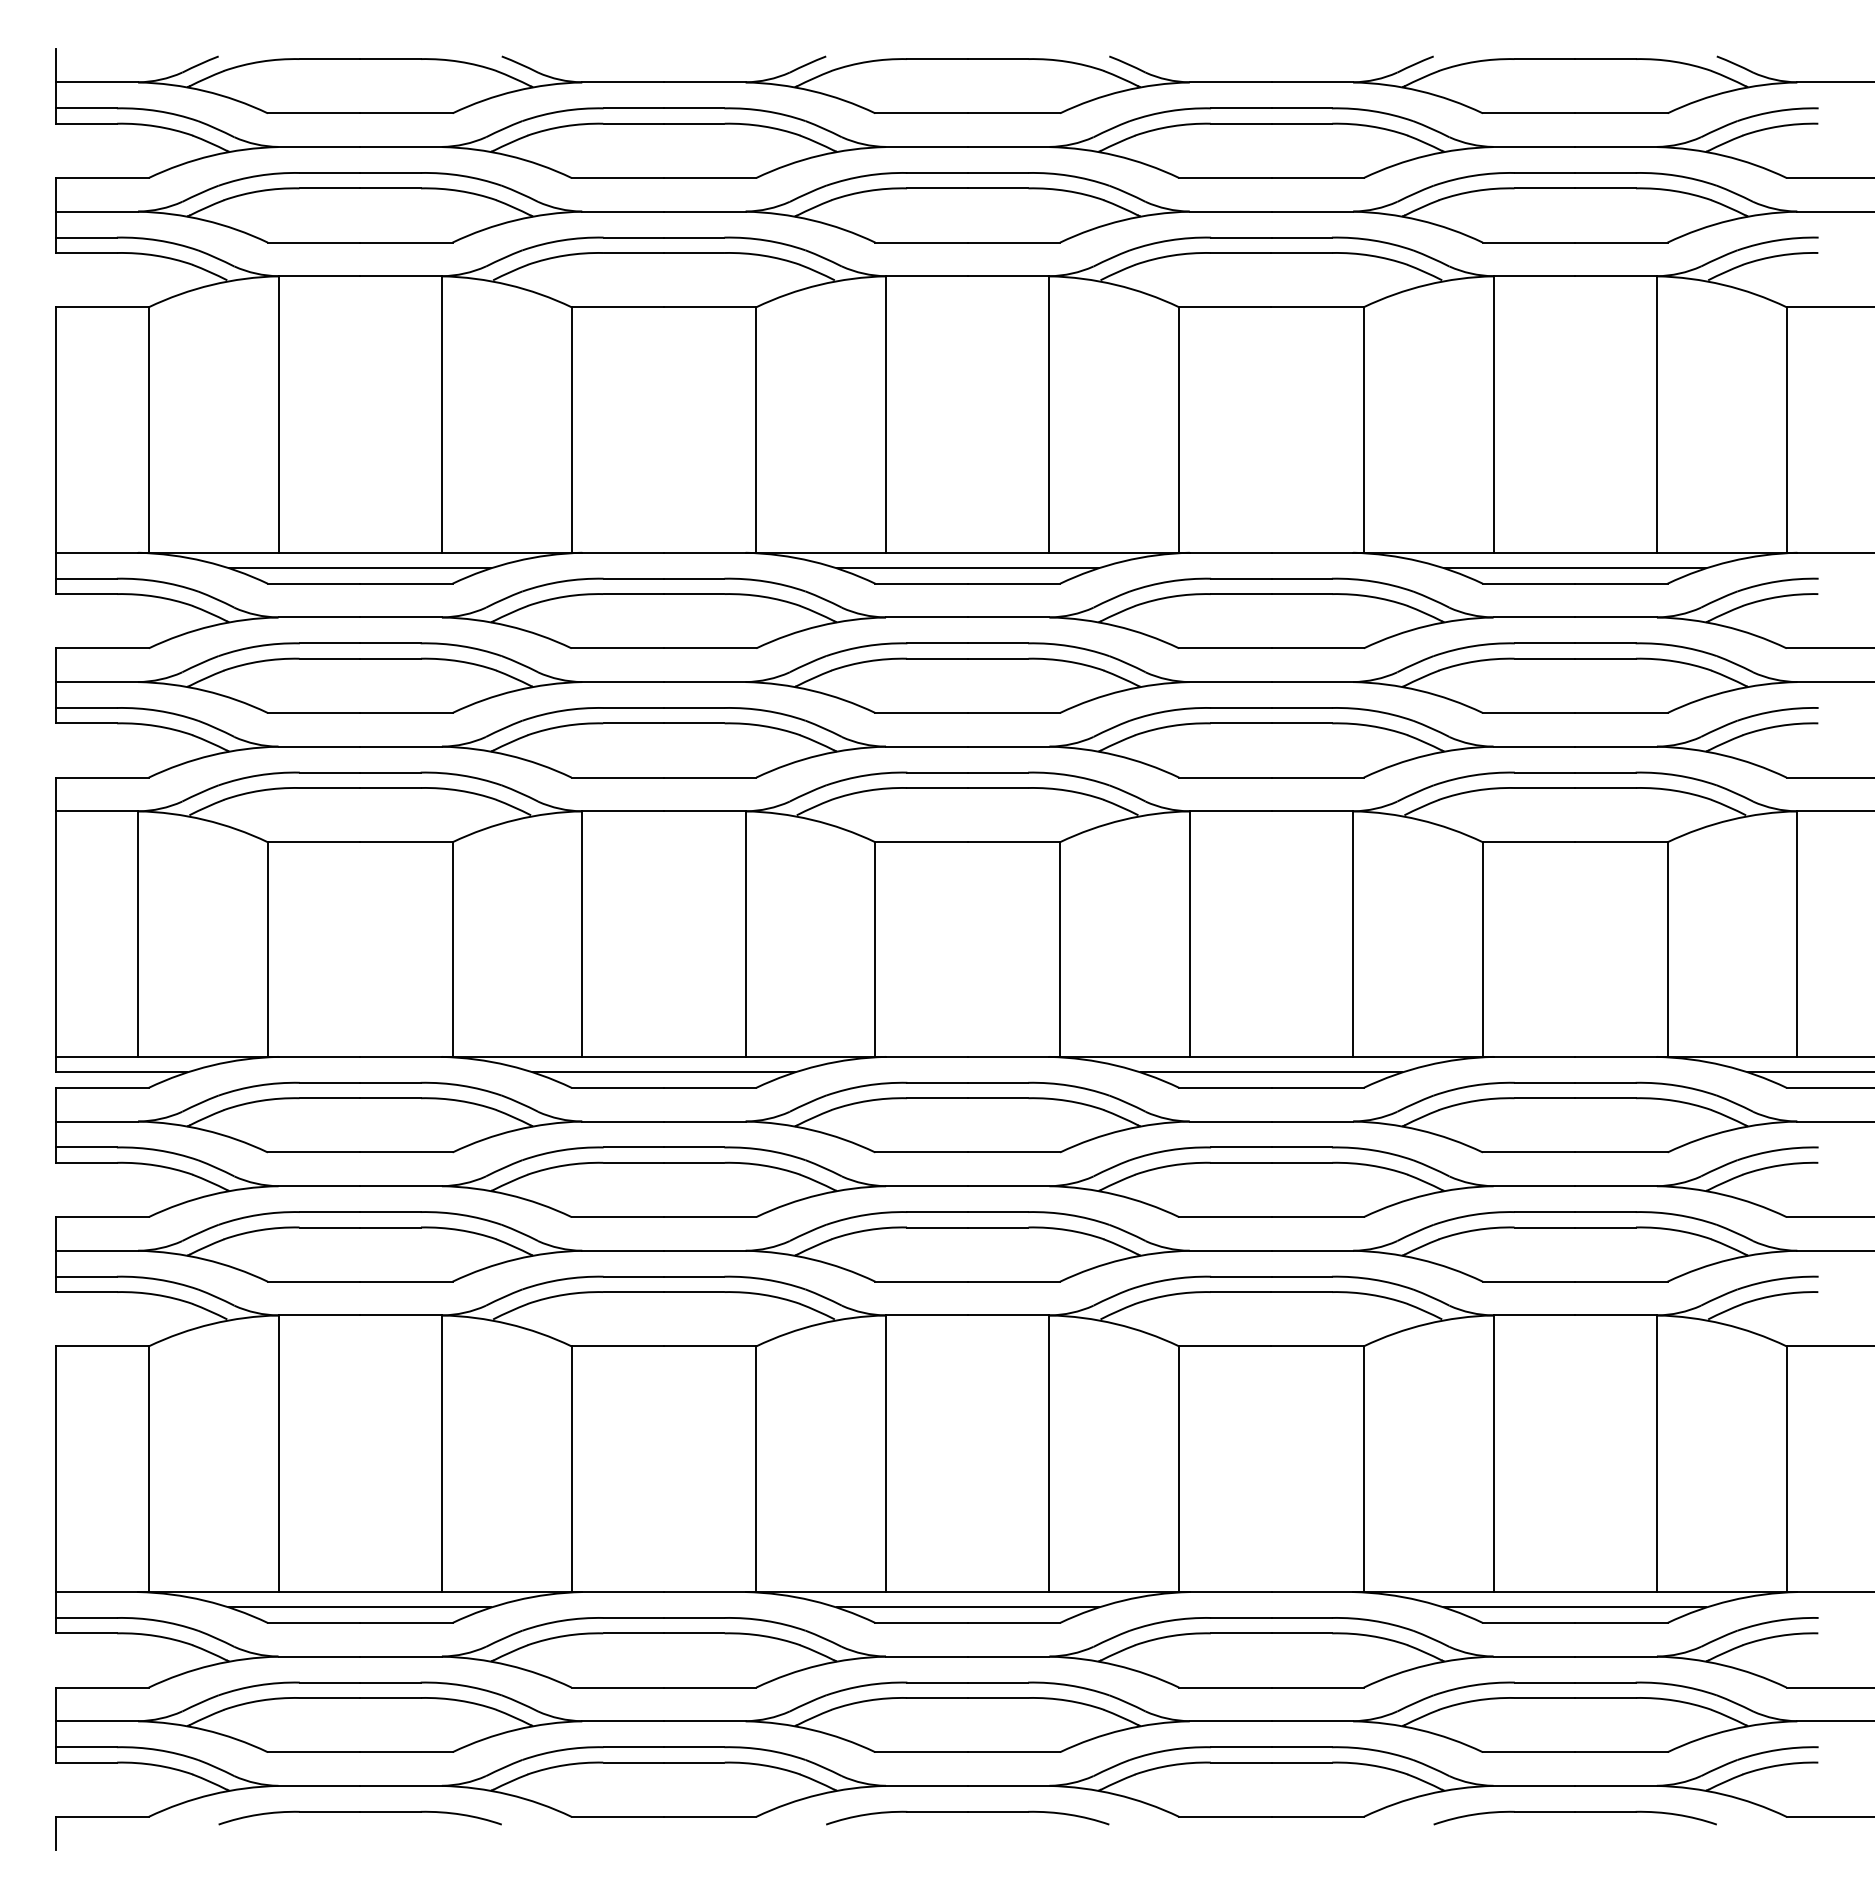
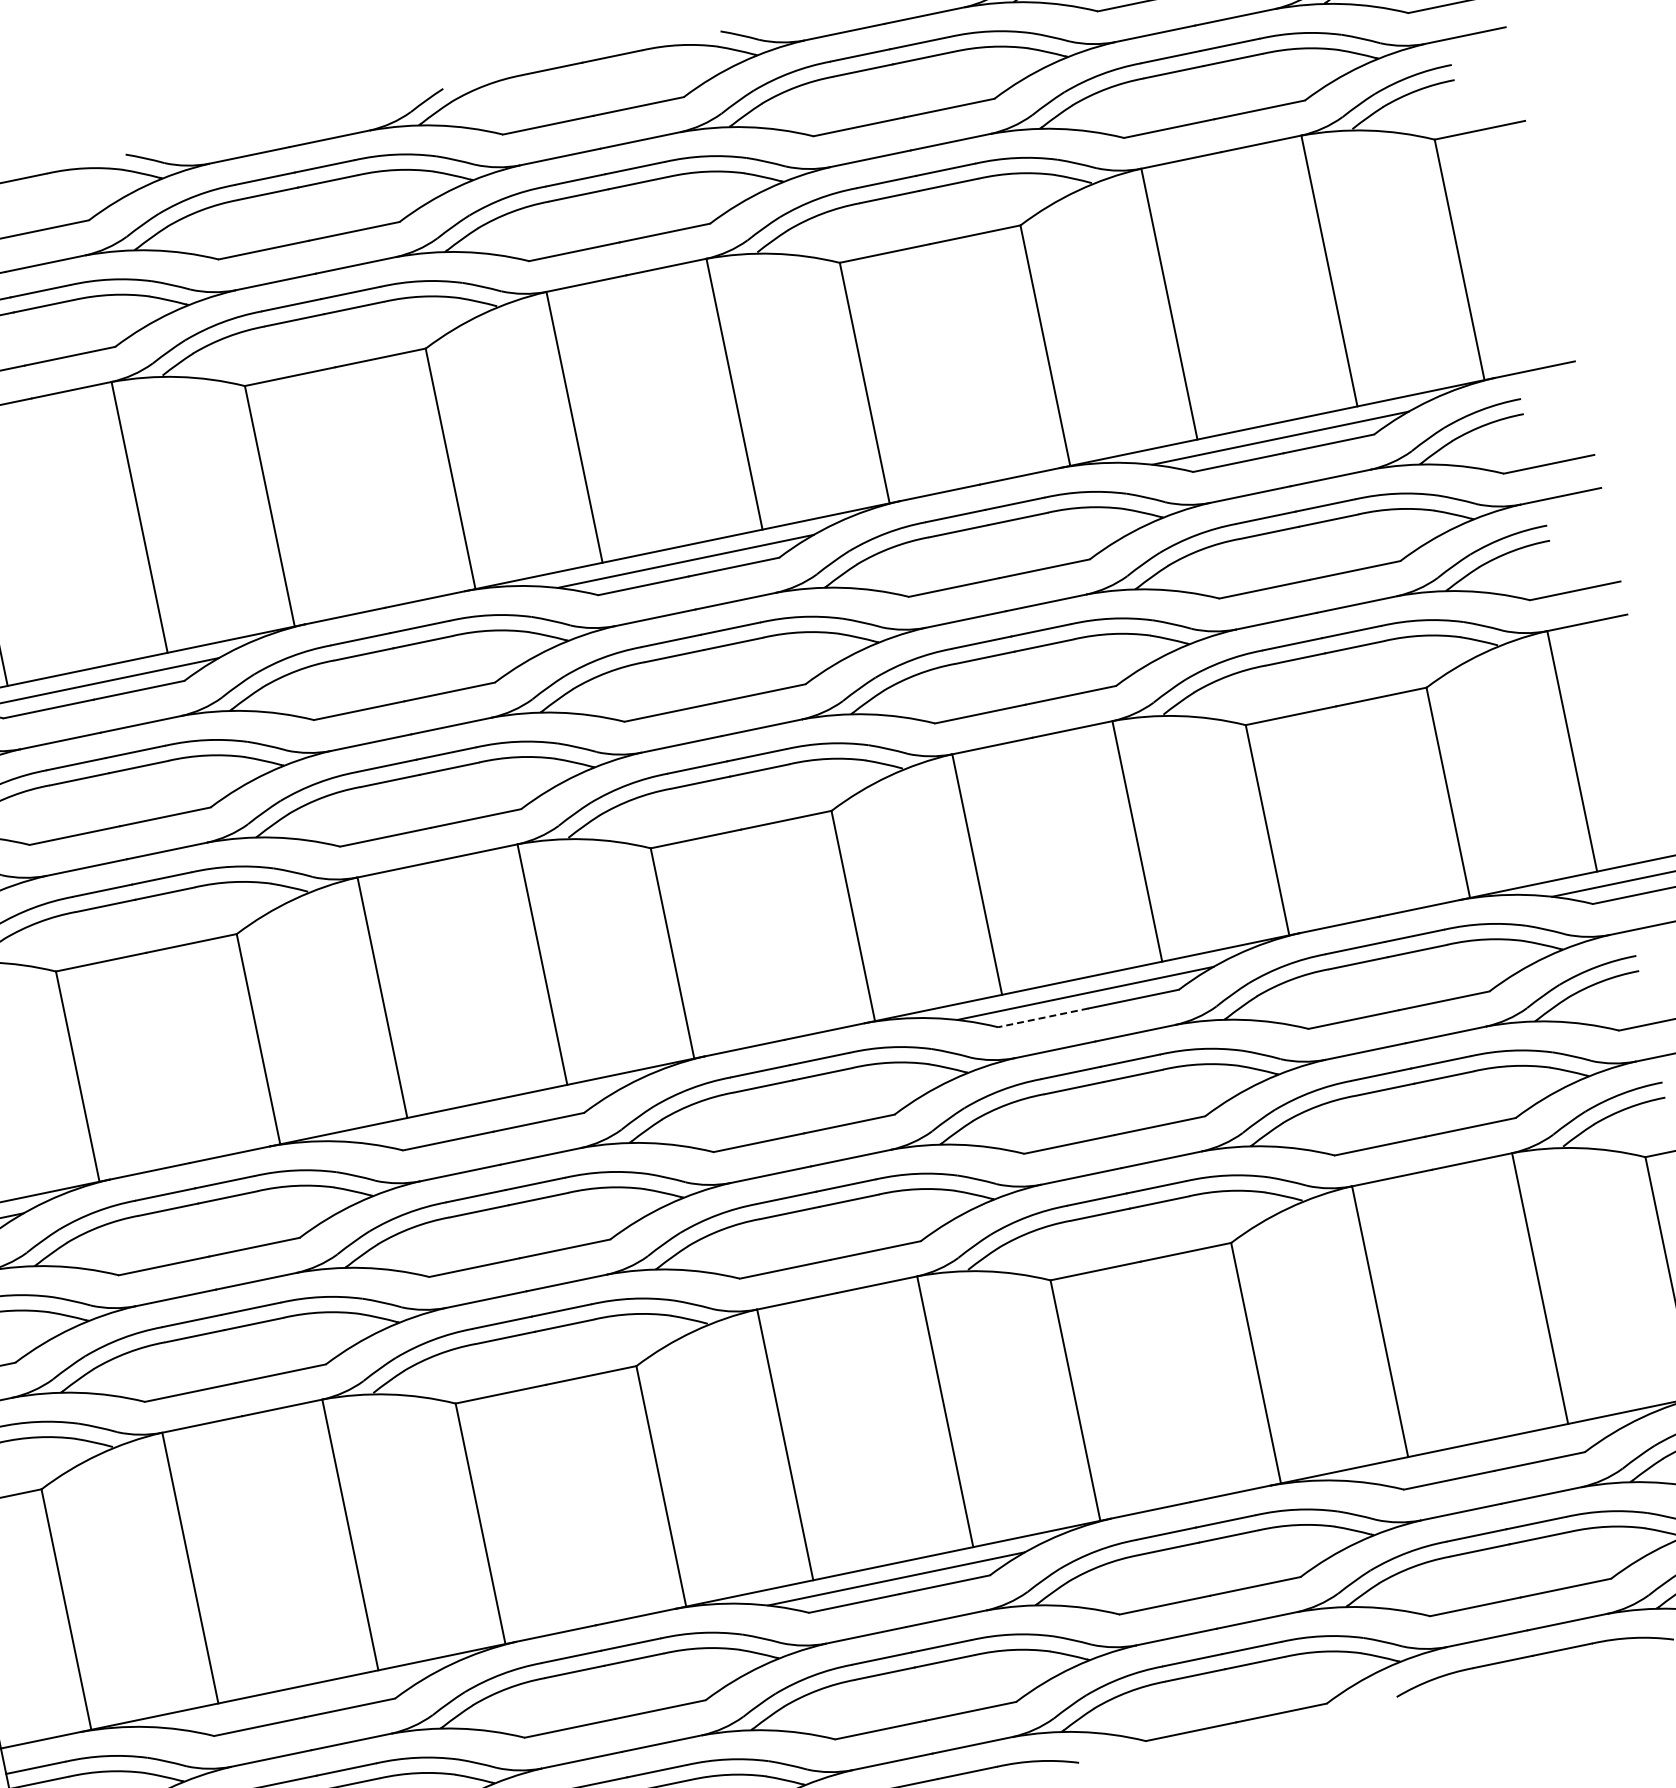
line: (663, 1072) -> (490, 1116), removed
line: (1224, 1087) -> (1042, 1017), solid -> dashed
line: (360, 1607) -> (301, 1702), removed
line: (1575, 1607) -> (1491, 1455), removed

